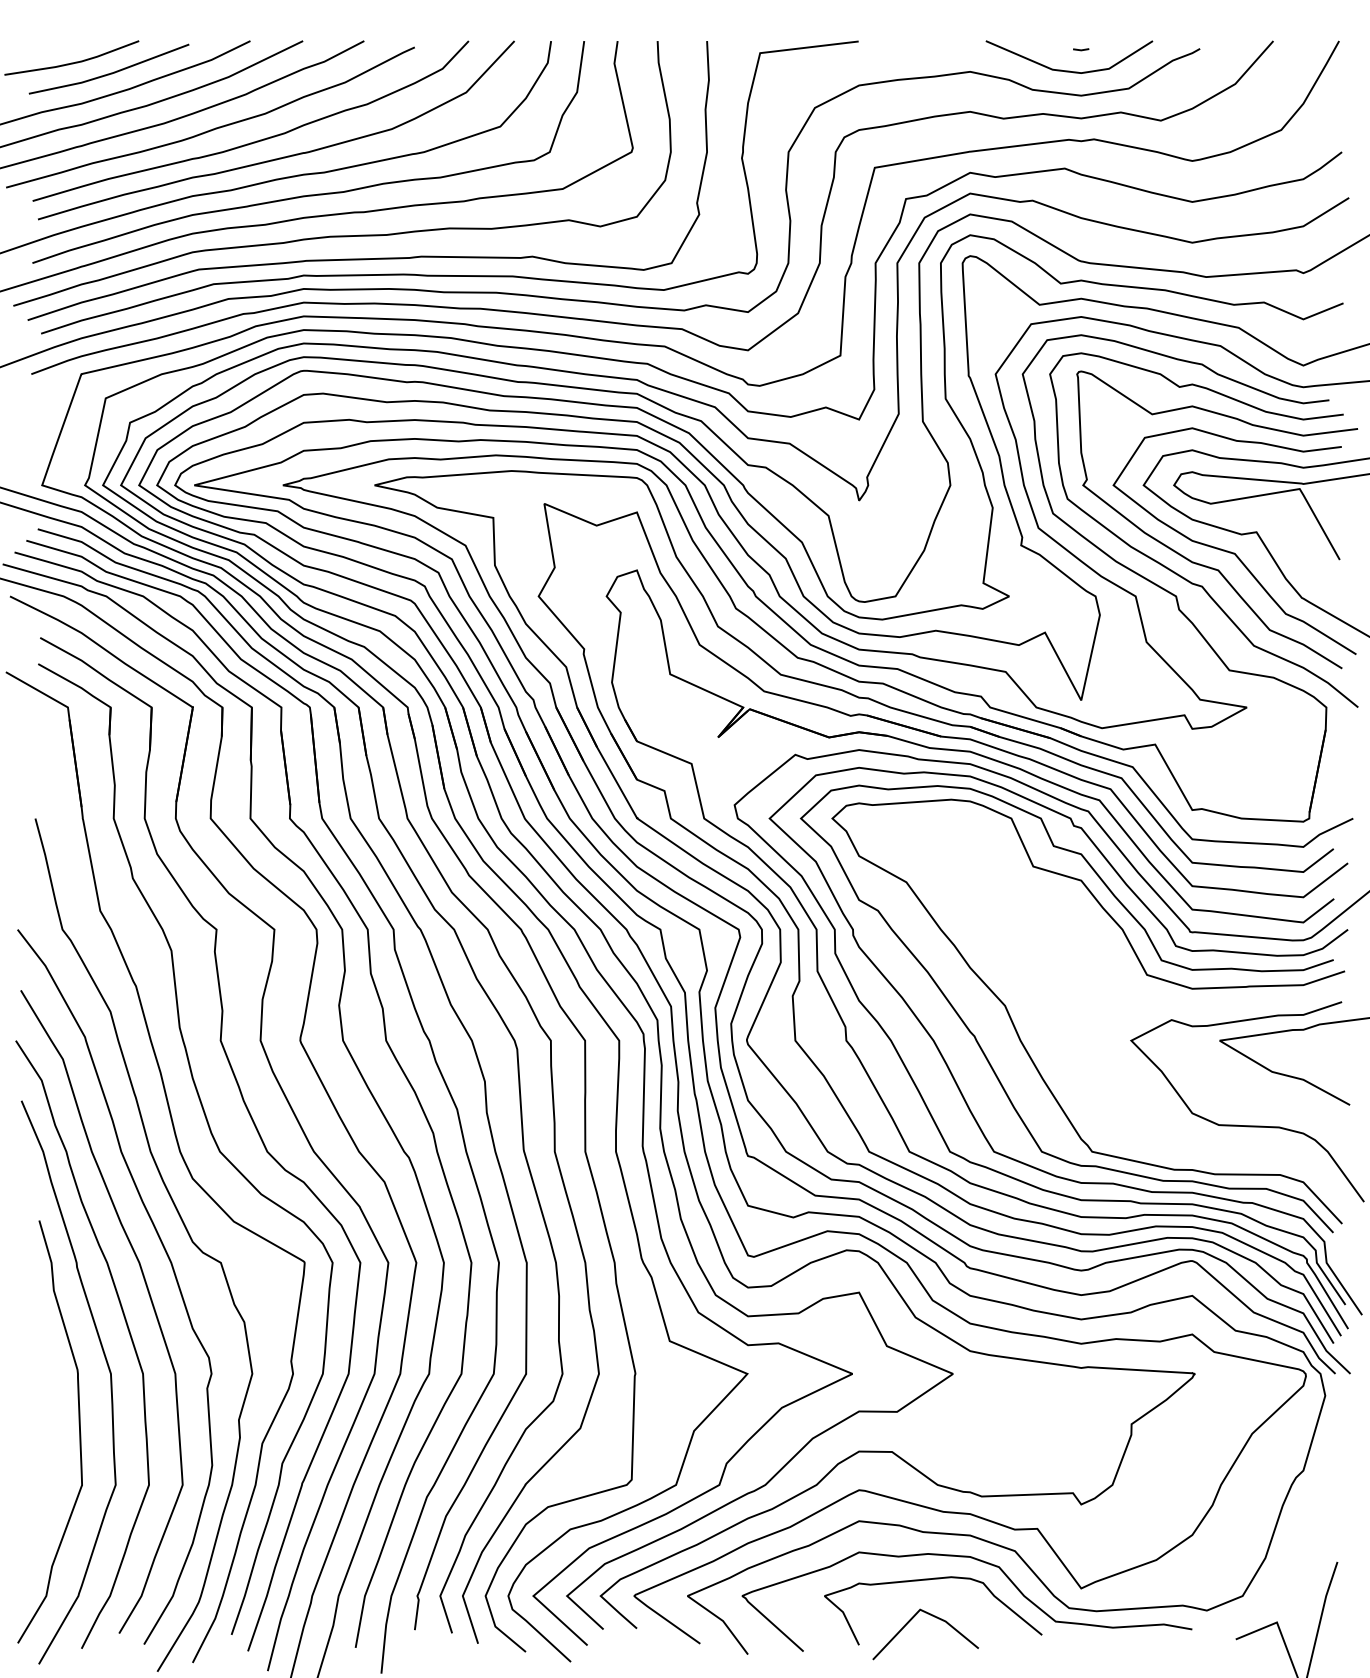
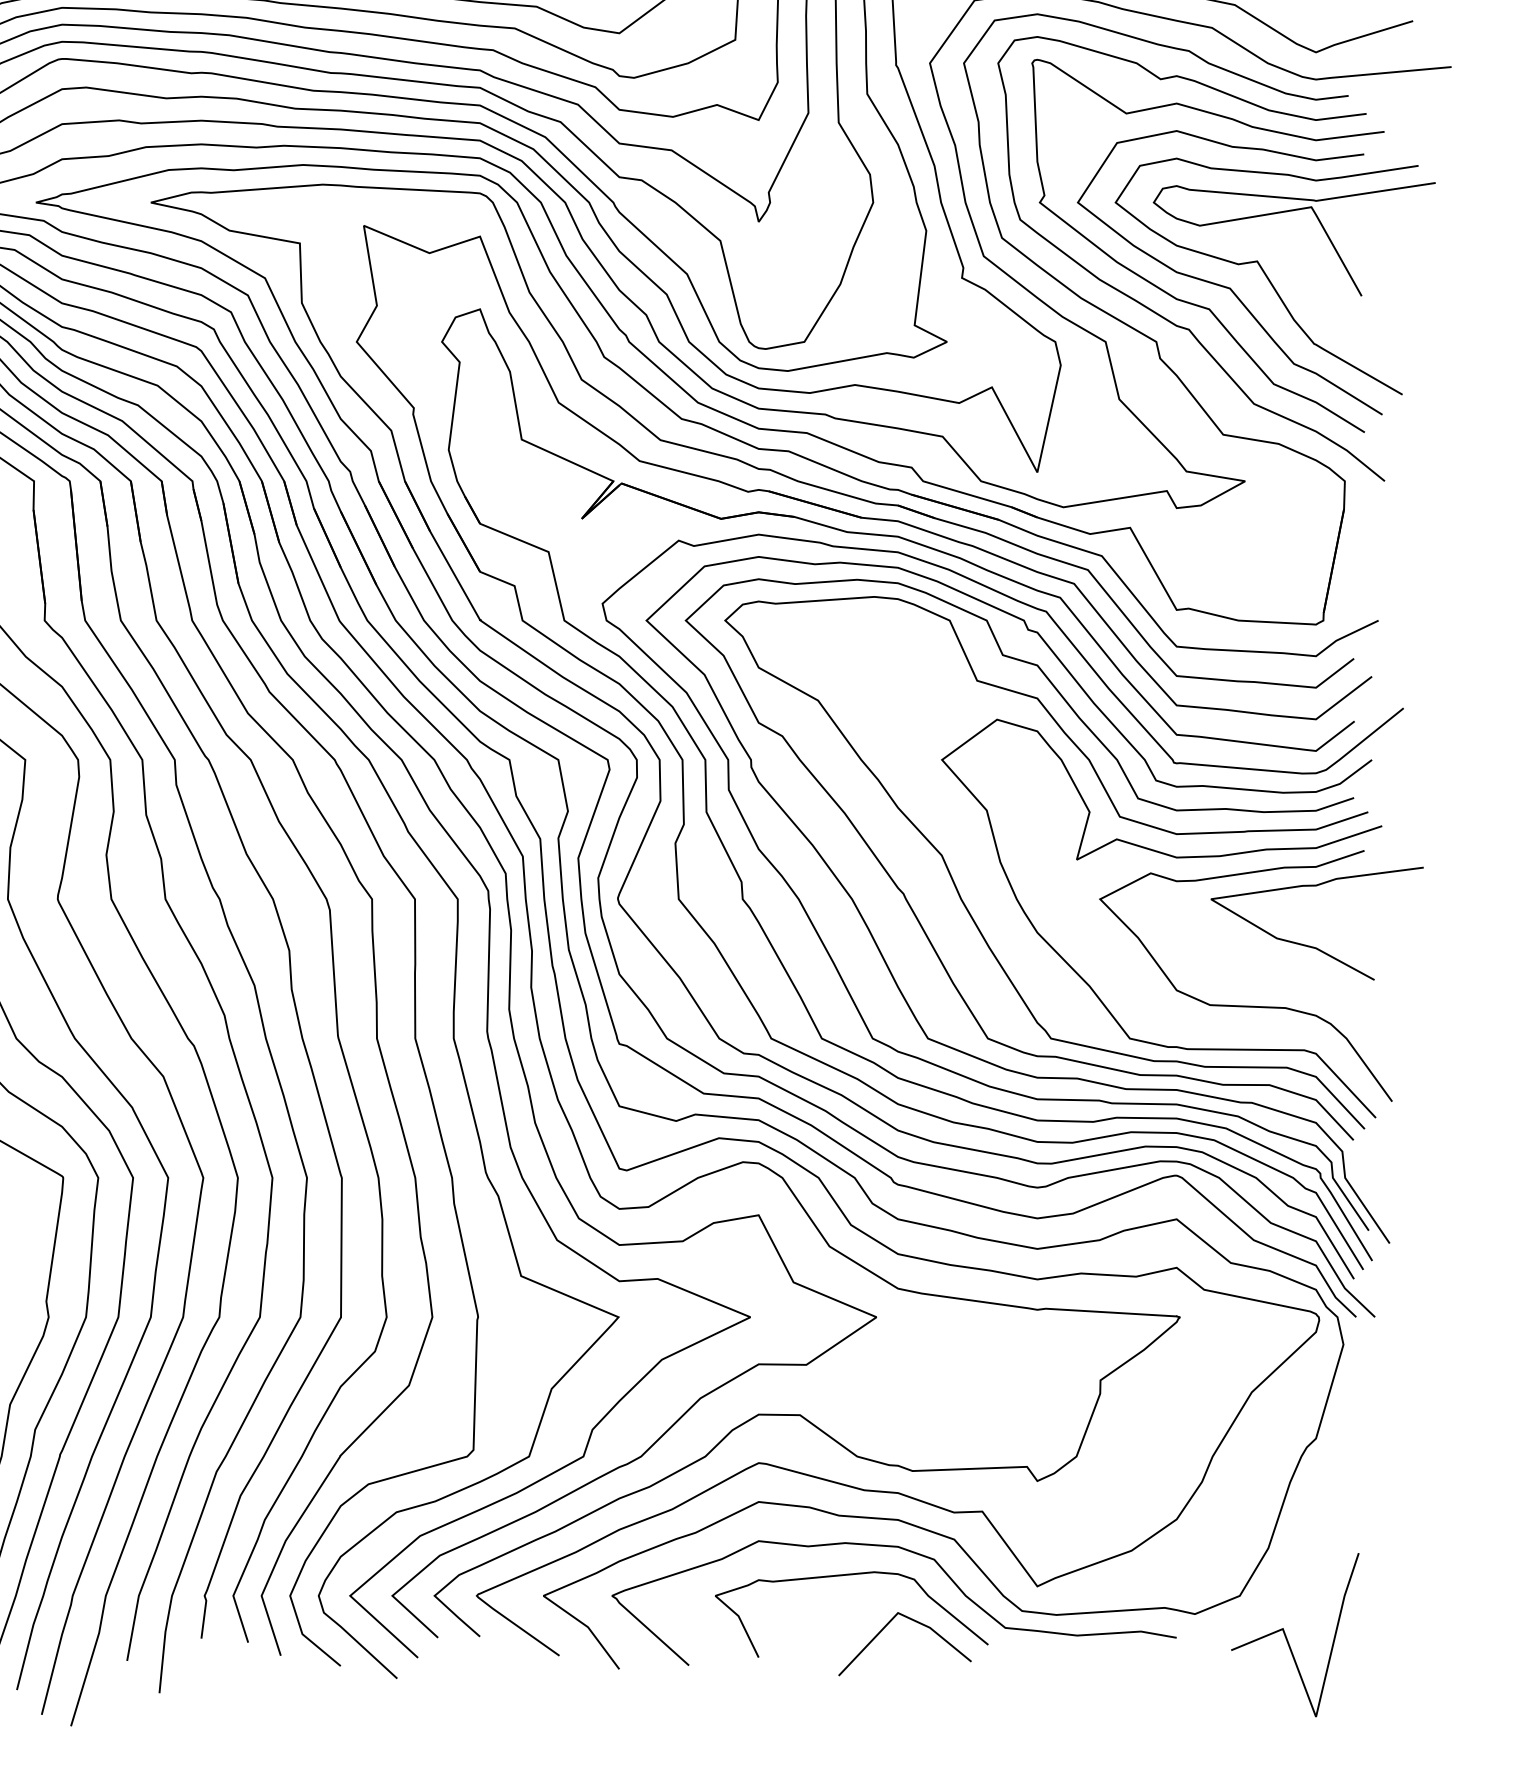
curve: (1191, 1008) -> (1175, 858), added
line: (934, 1617) -> (915, 1622), moved

